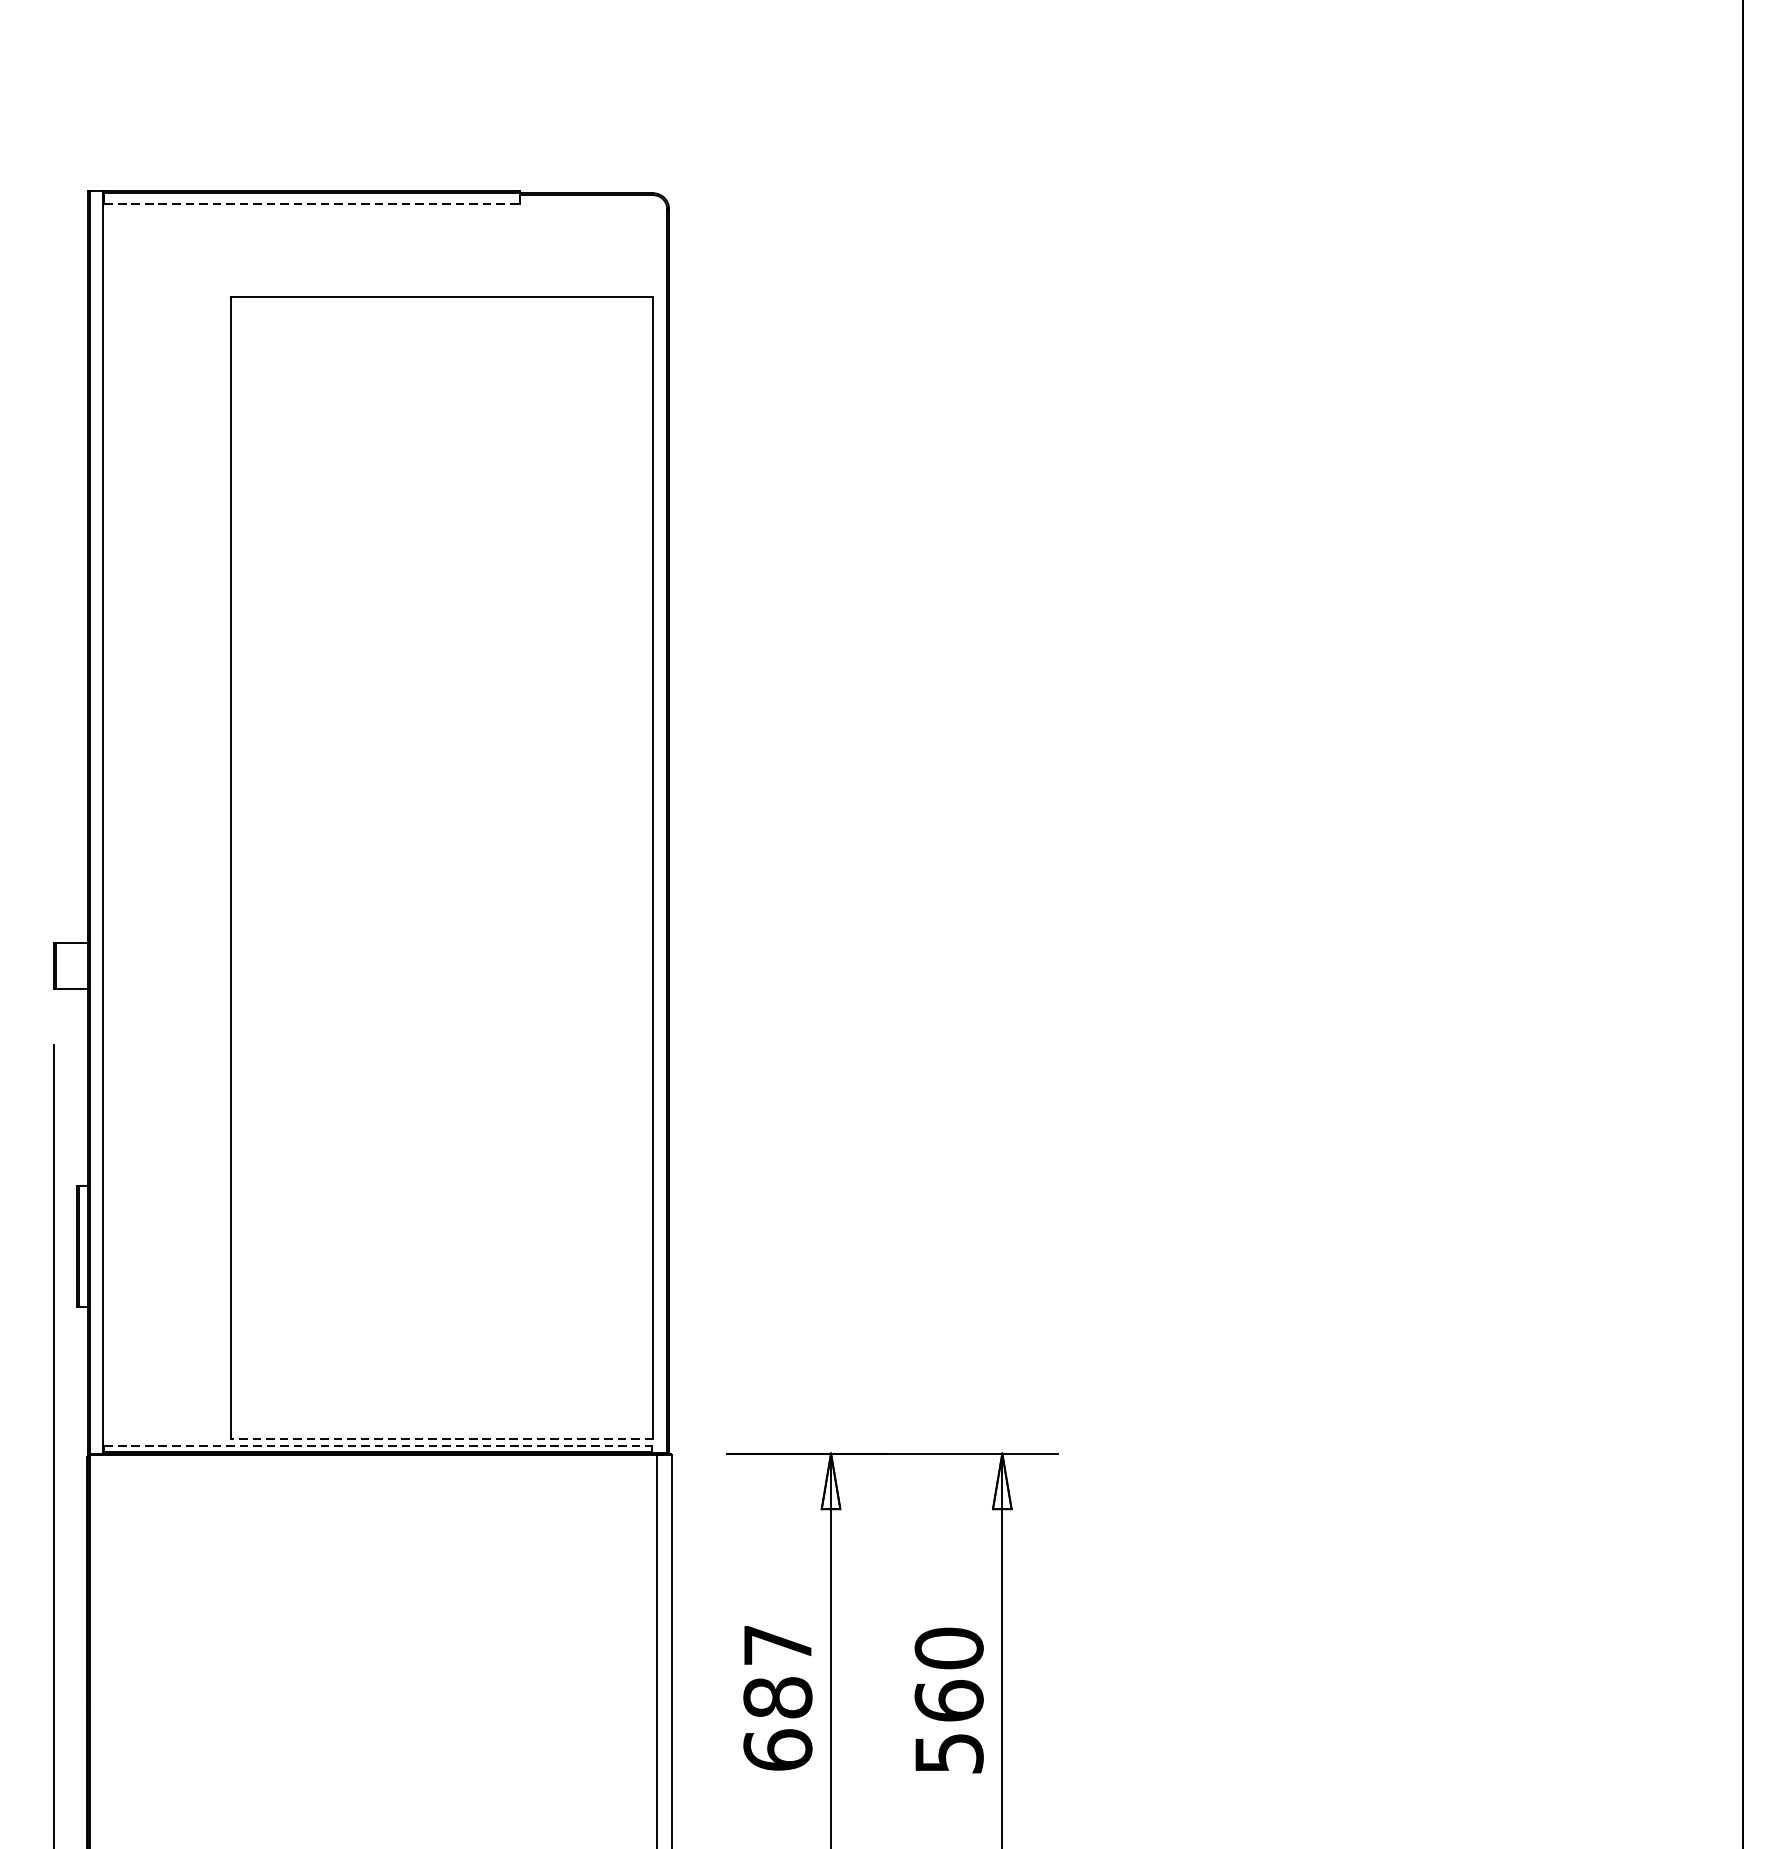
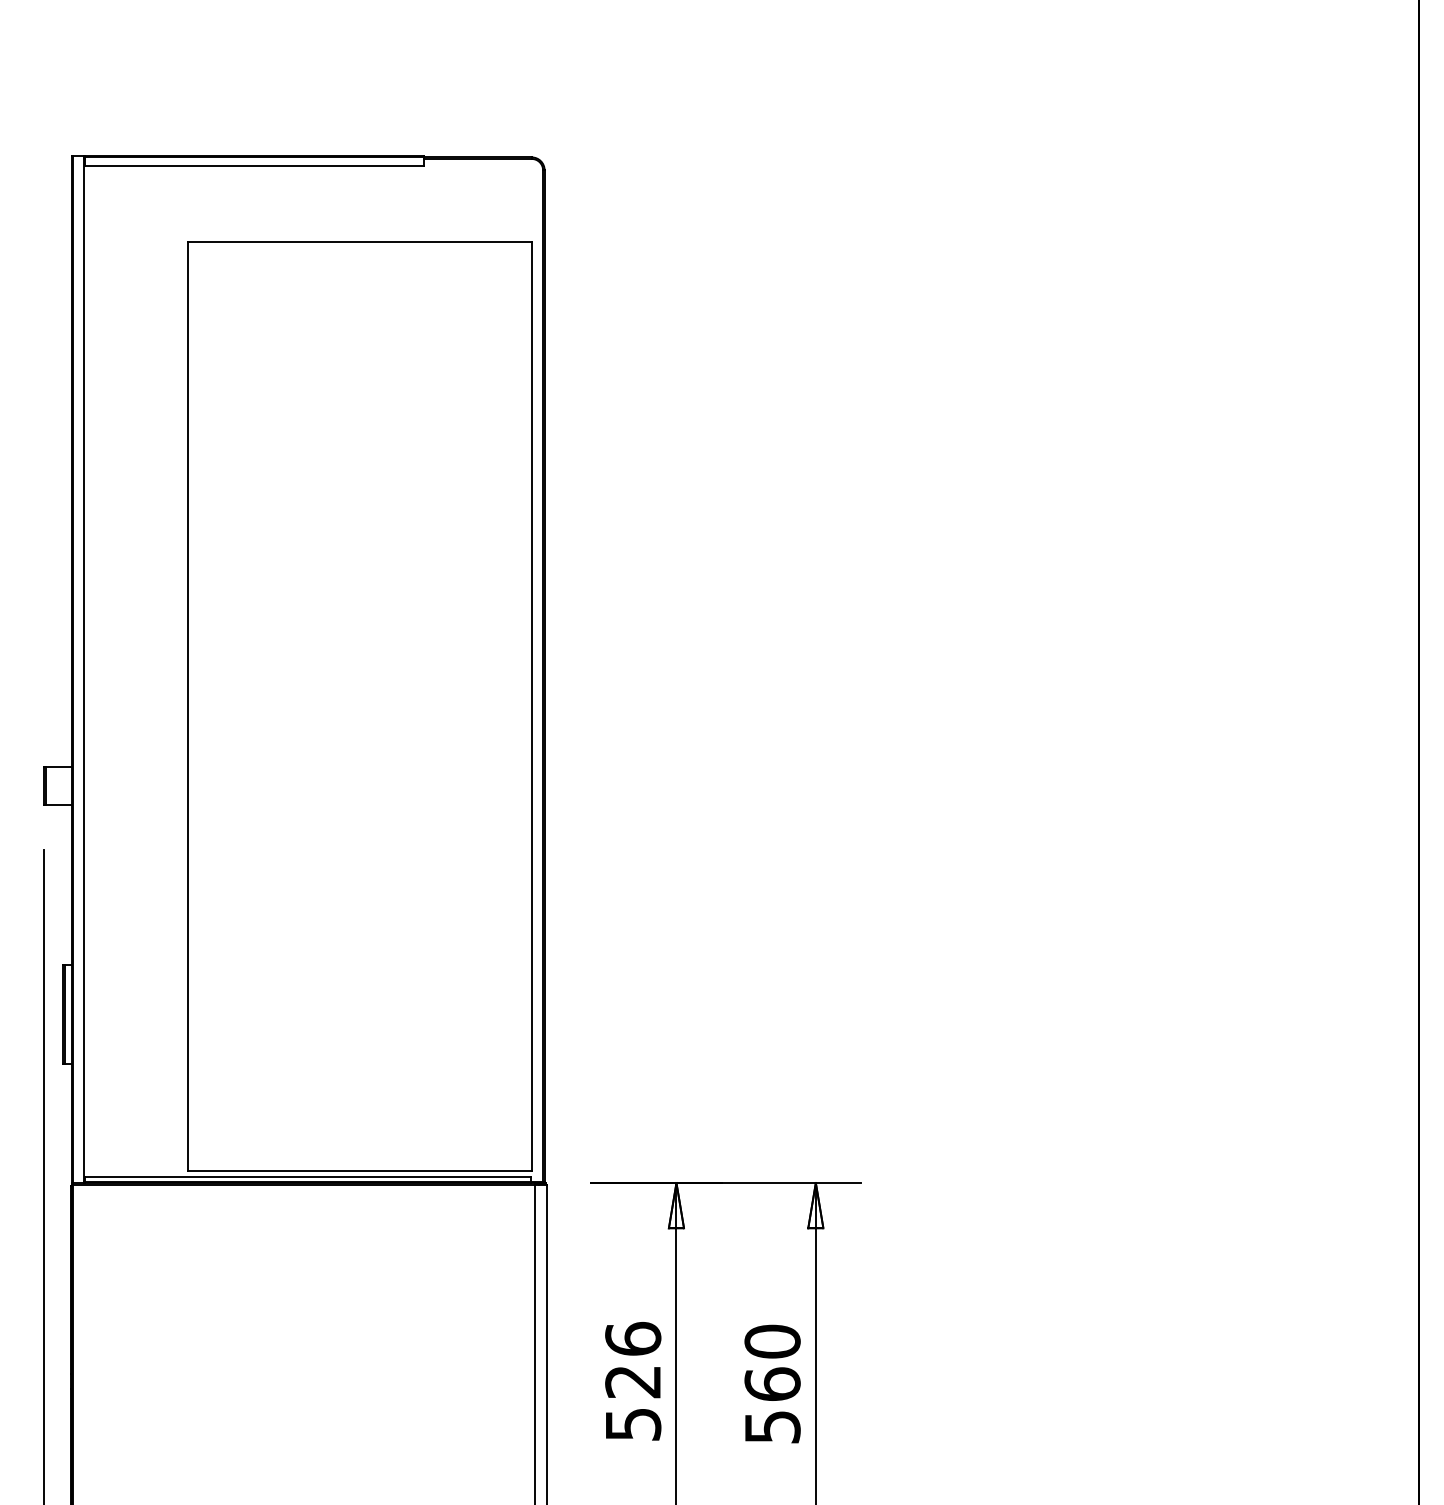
line: (312, 204) -> (254, 166), dashed -> solid
line: (441, 1438) -> (359, 1170), dashed -> solid
line: (378, 1445) -> (308, 1176), dashed -> solid
text: (778, 1697) -> (633, 1381), 687 -> 526

